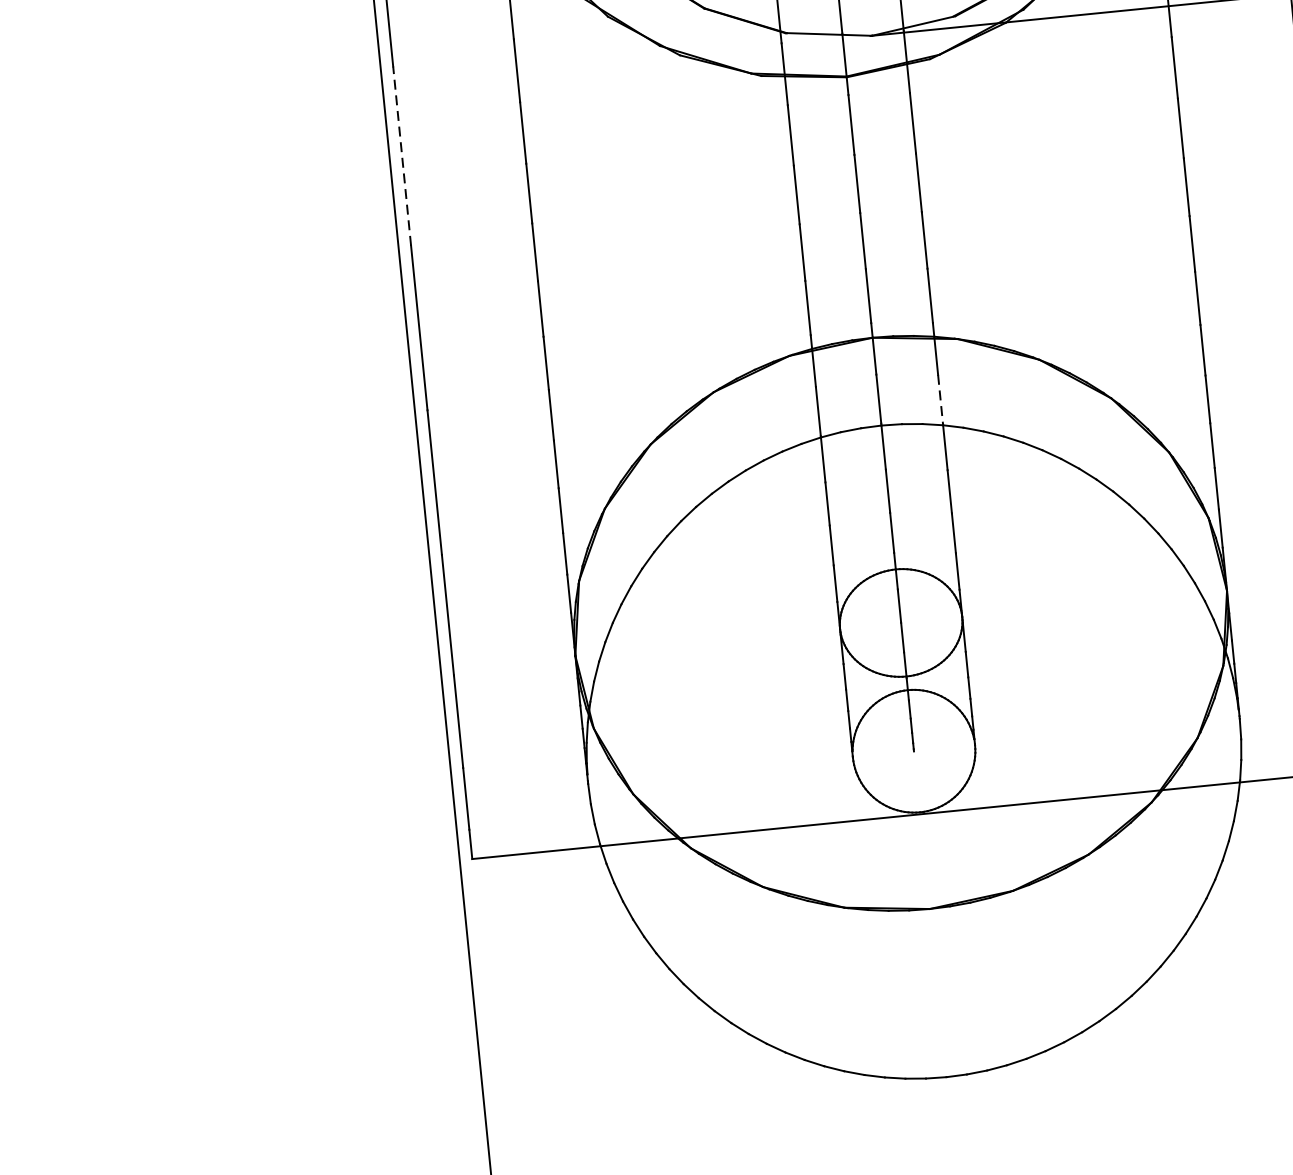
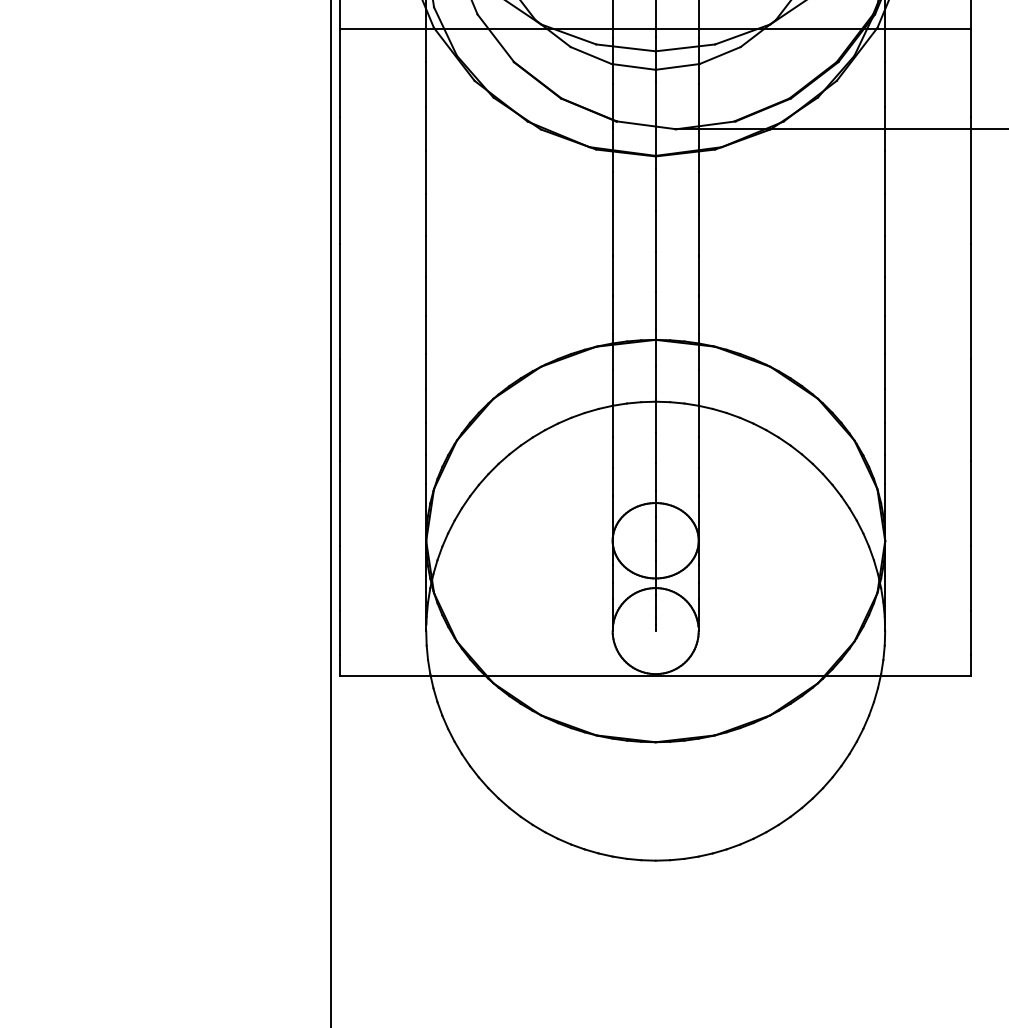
line: (402, 154) -> (340, 179), dashed -> solid
line: (940, 400) -> (698, 388), dashed -> solid

